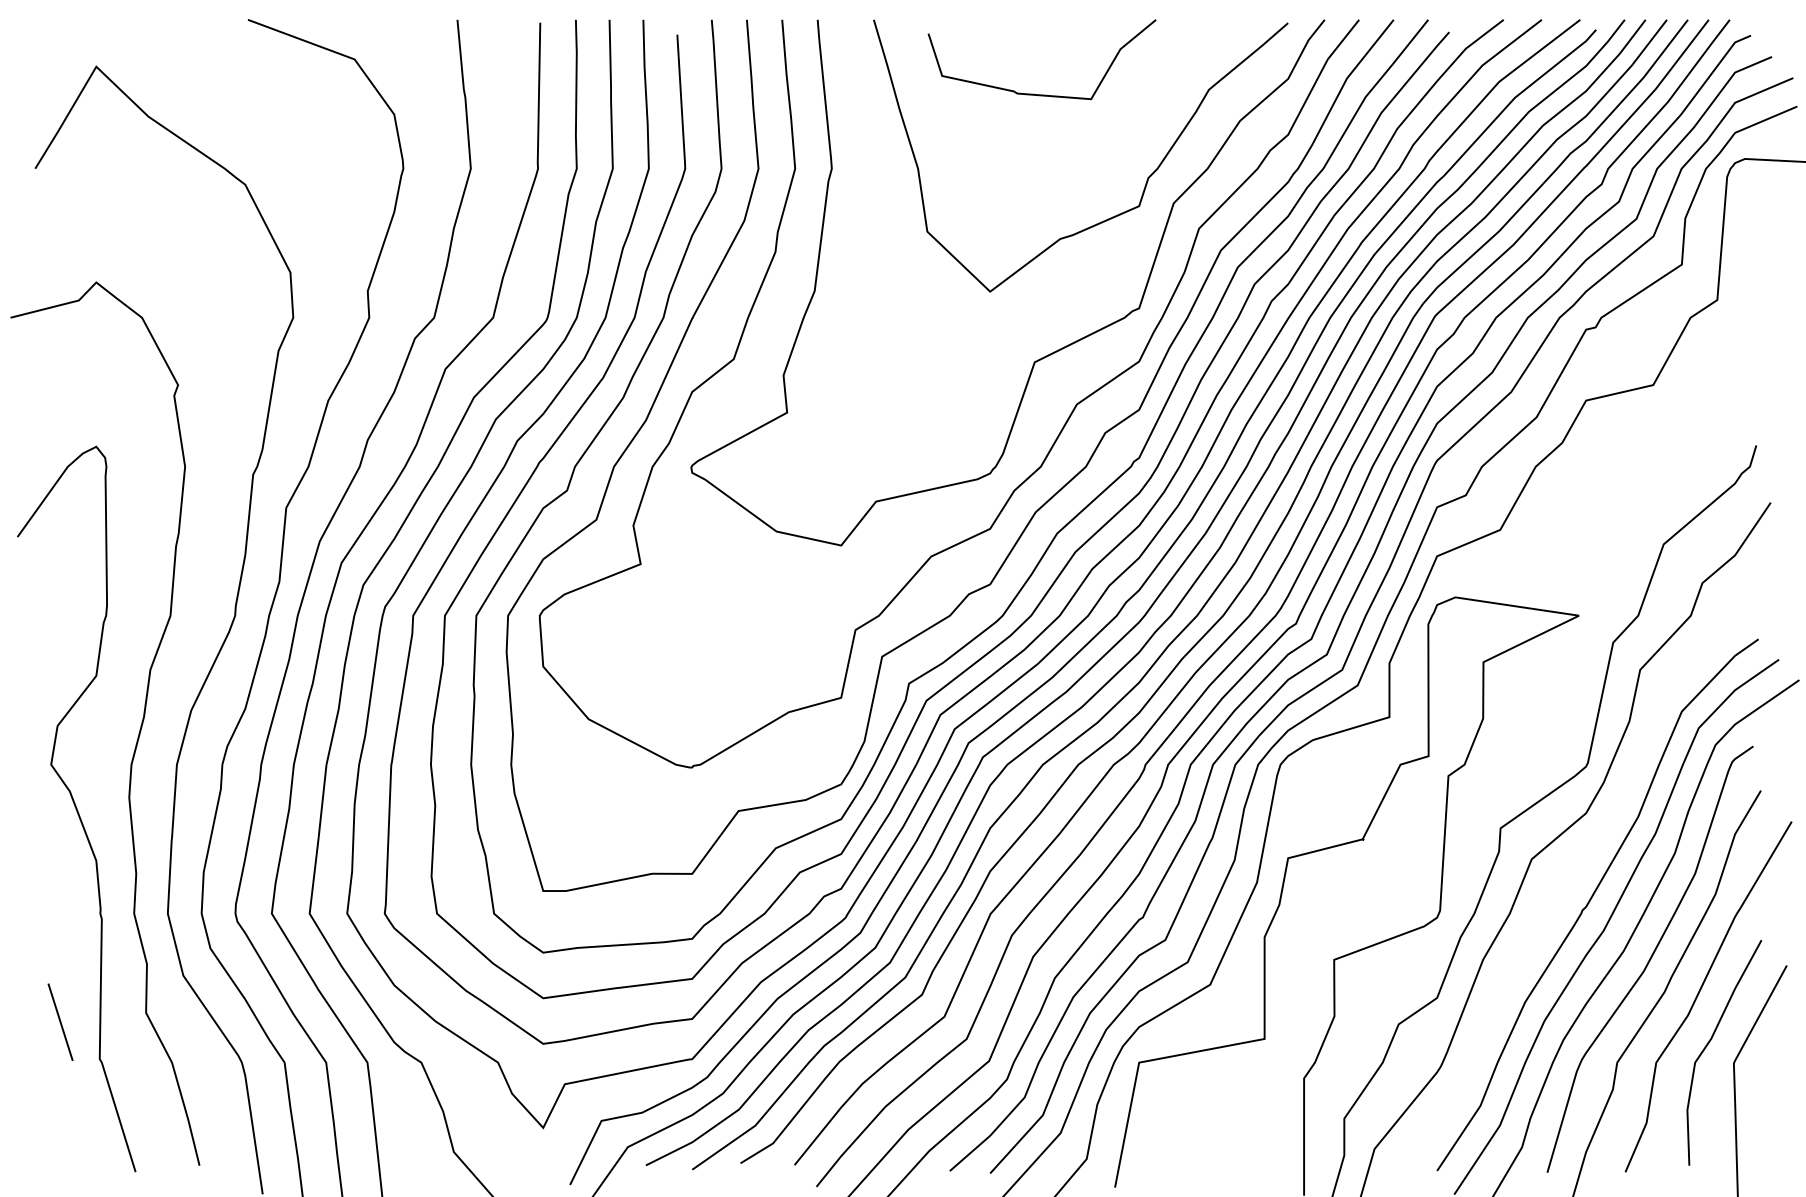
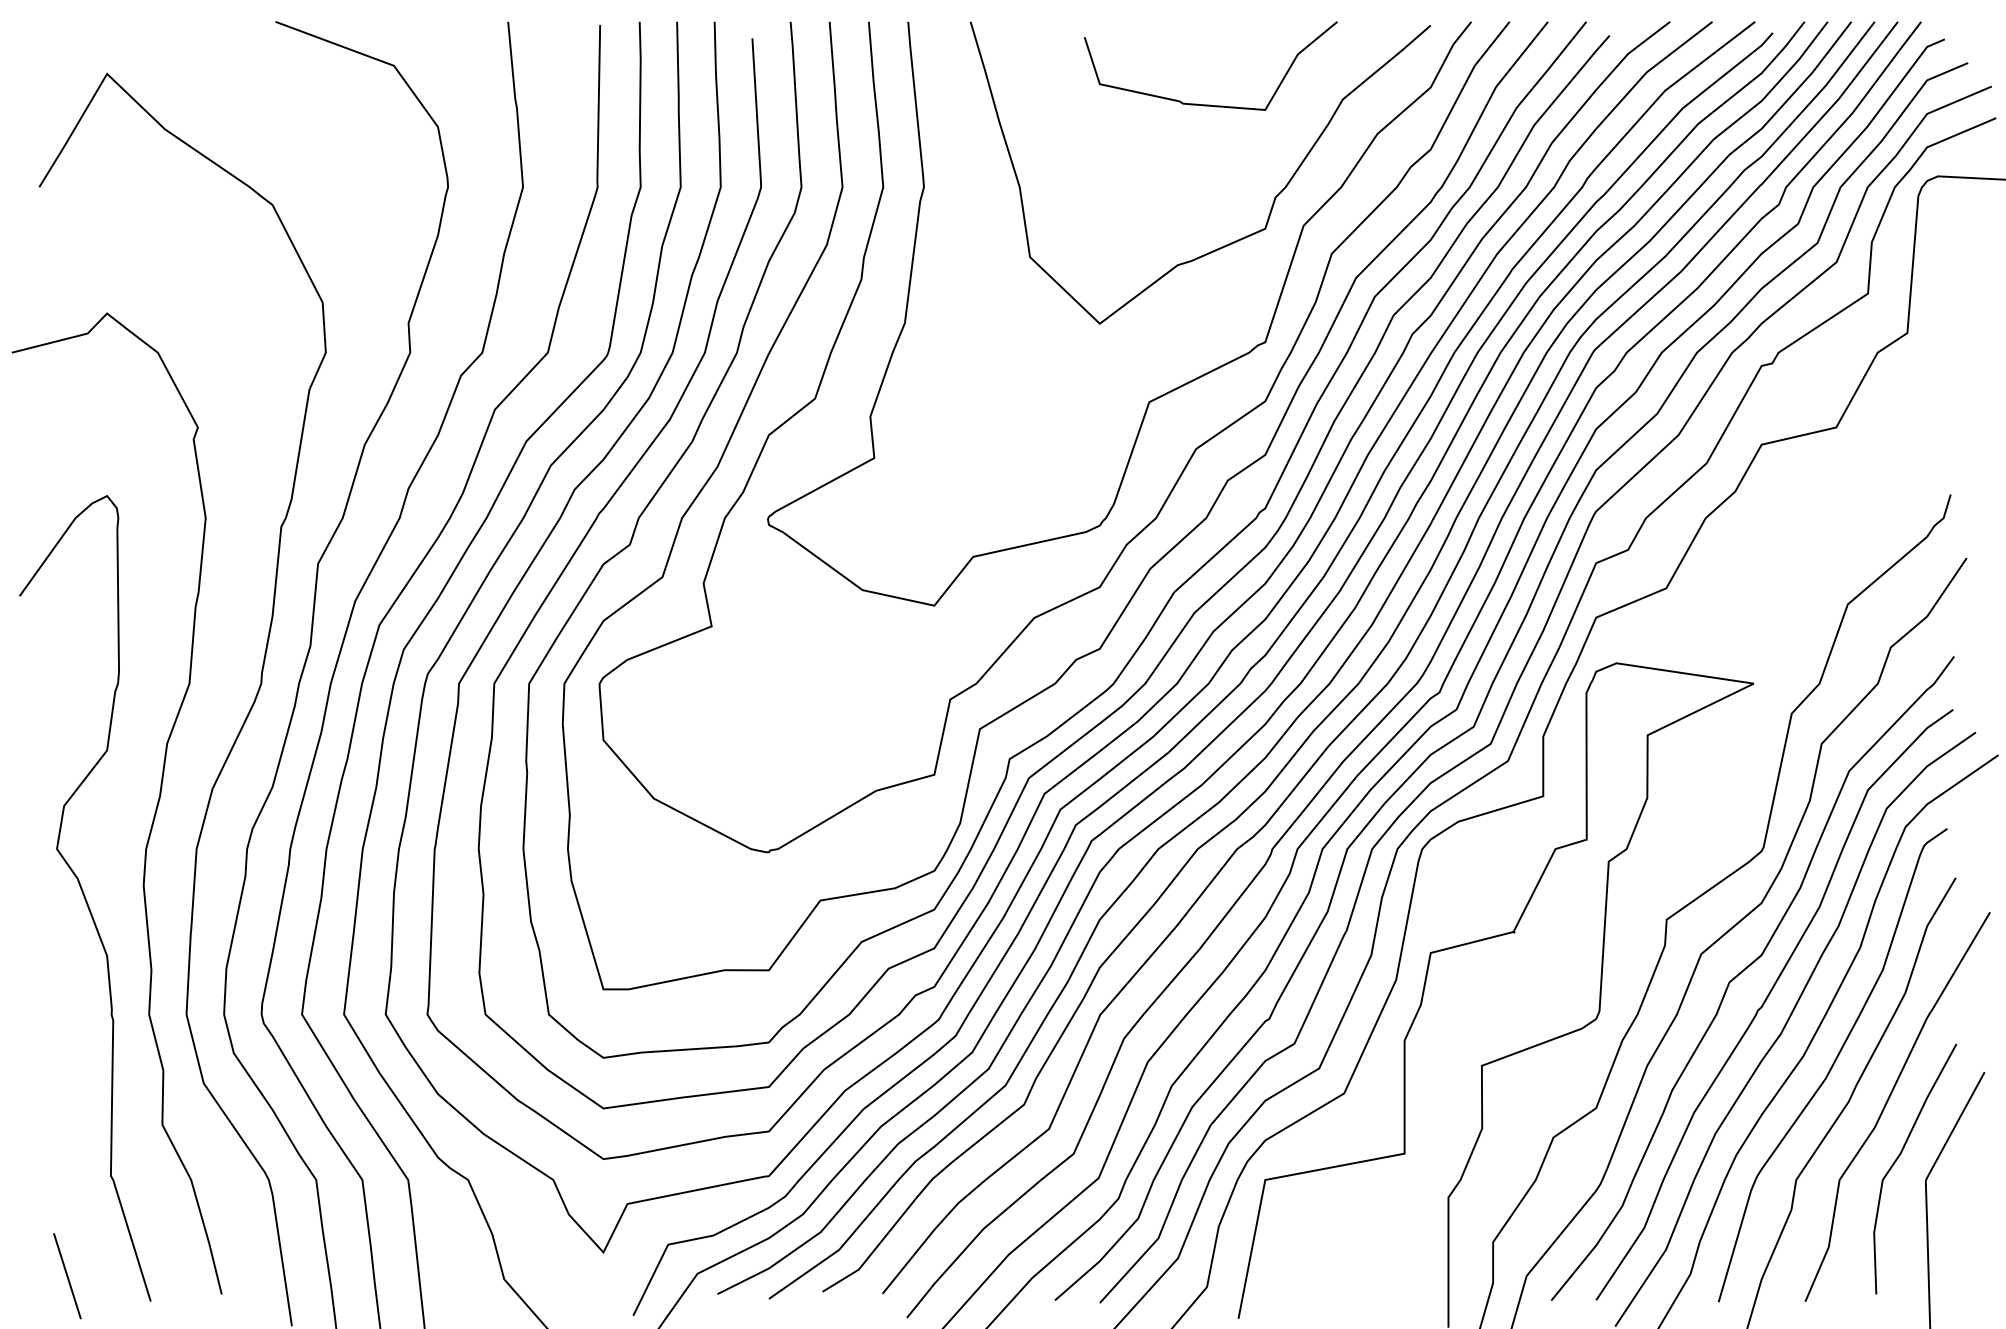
curve: (1033, 93) -> (1201, 103), moved
curve: (1573, 872) -> (1747, 968), added
line: (60, 1021) -> (67, 1275), moved

